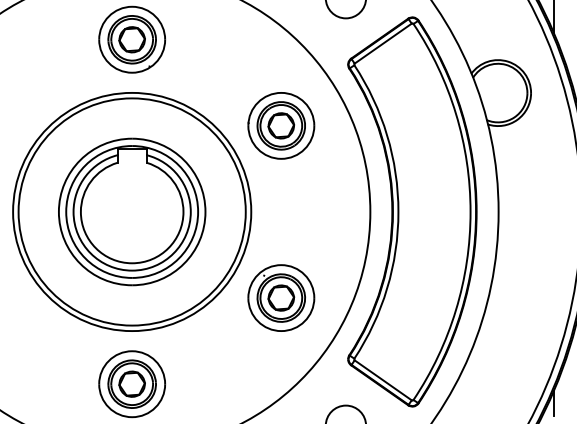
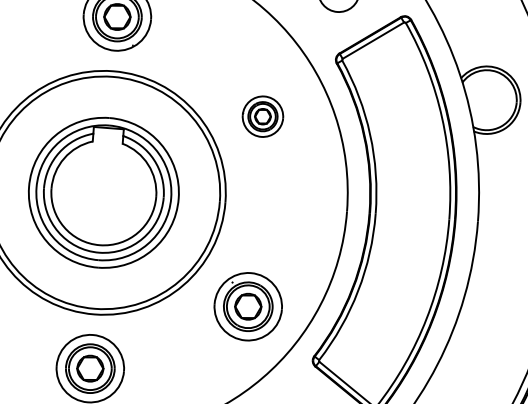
part: (281, 125) -> (263, 116), size x0.6
part: (281, 297) -> (248, 306), moved

